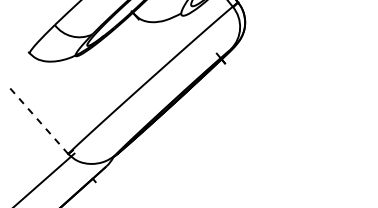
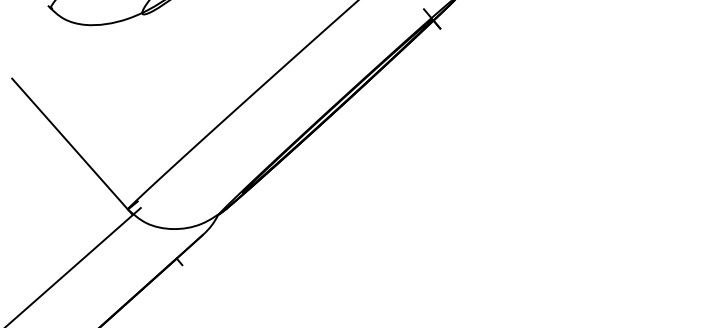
line: (40, 122) -> (72, 146), dashed -> solid

